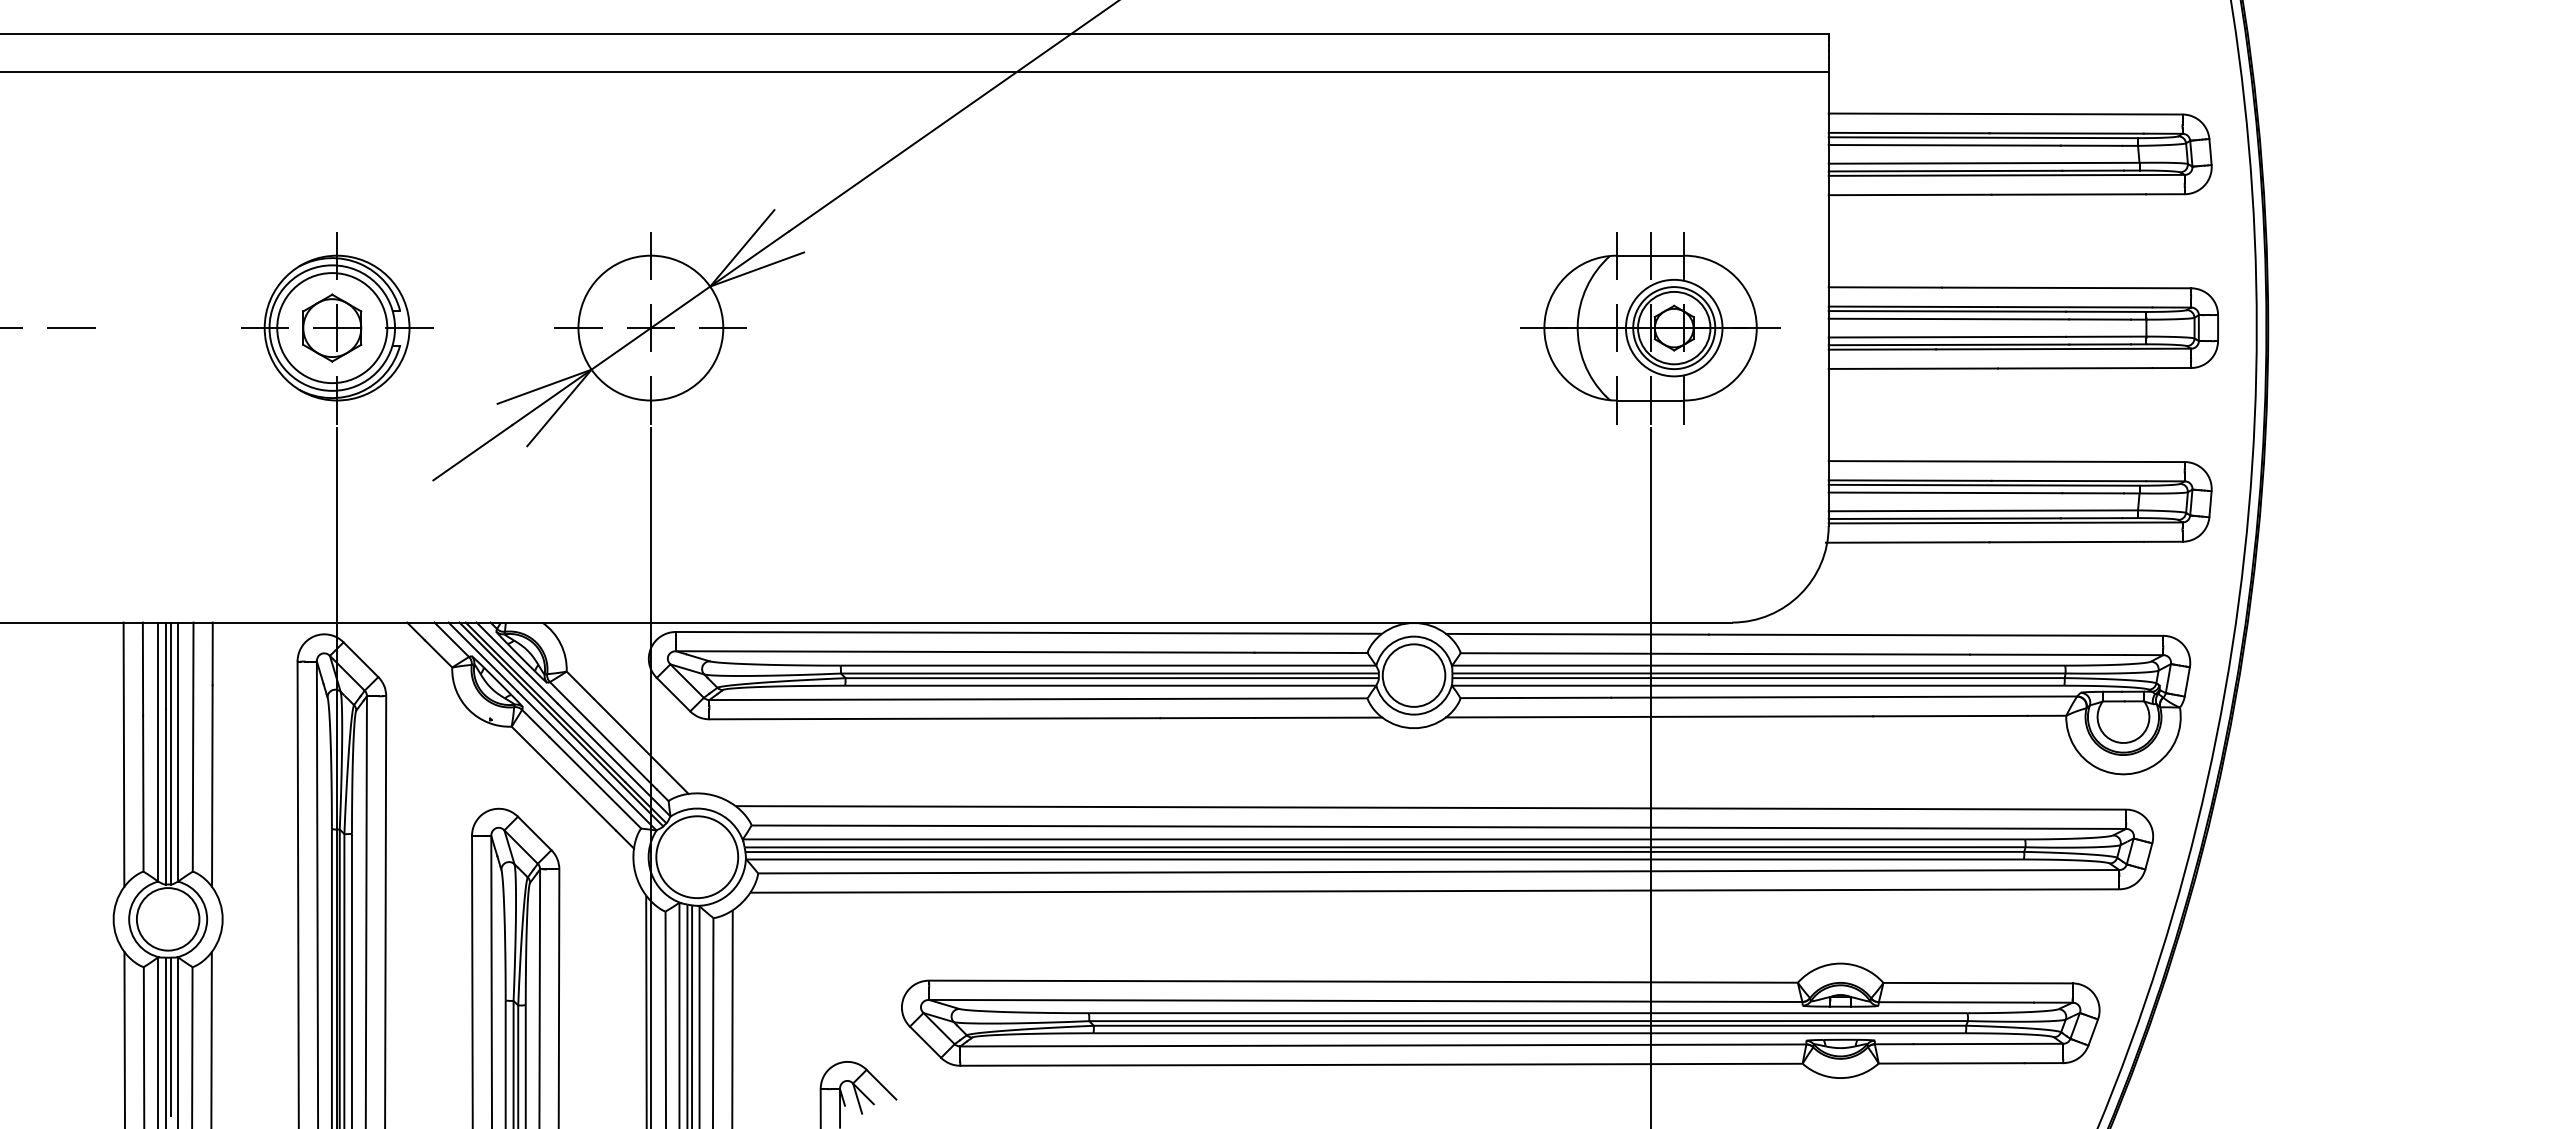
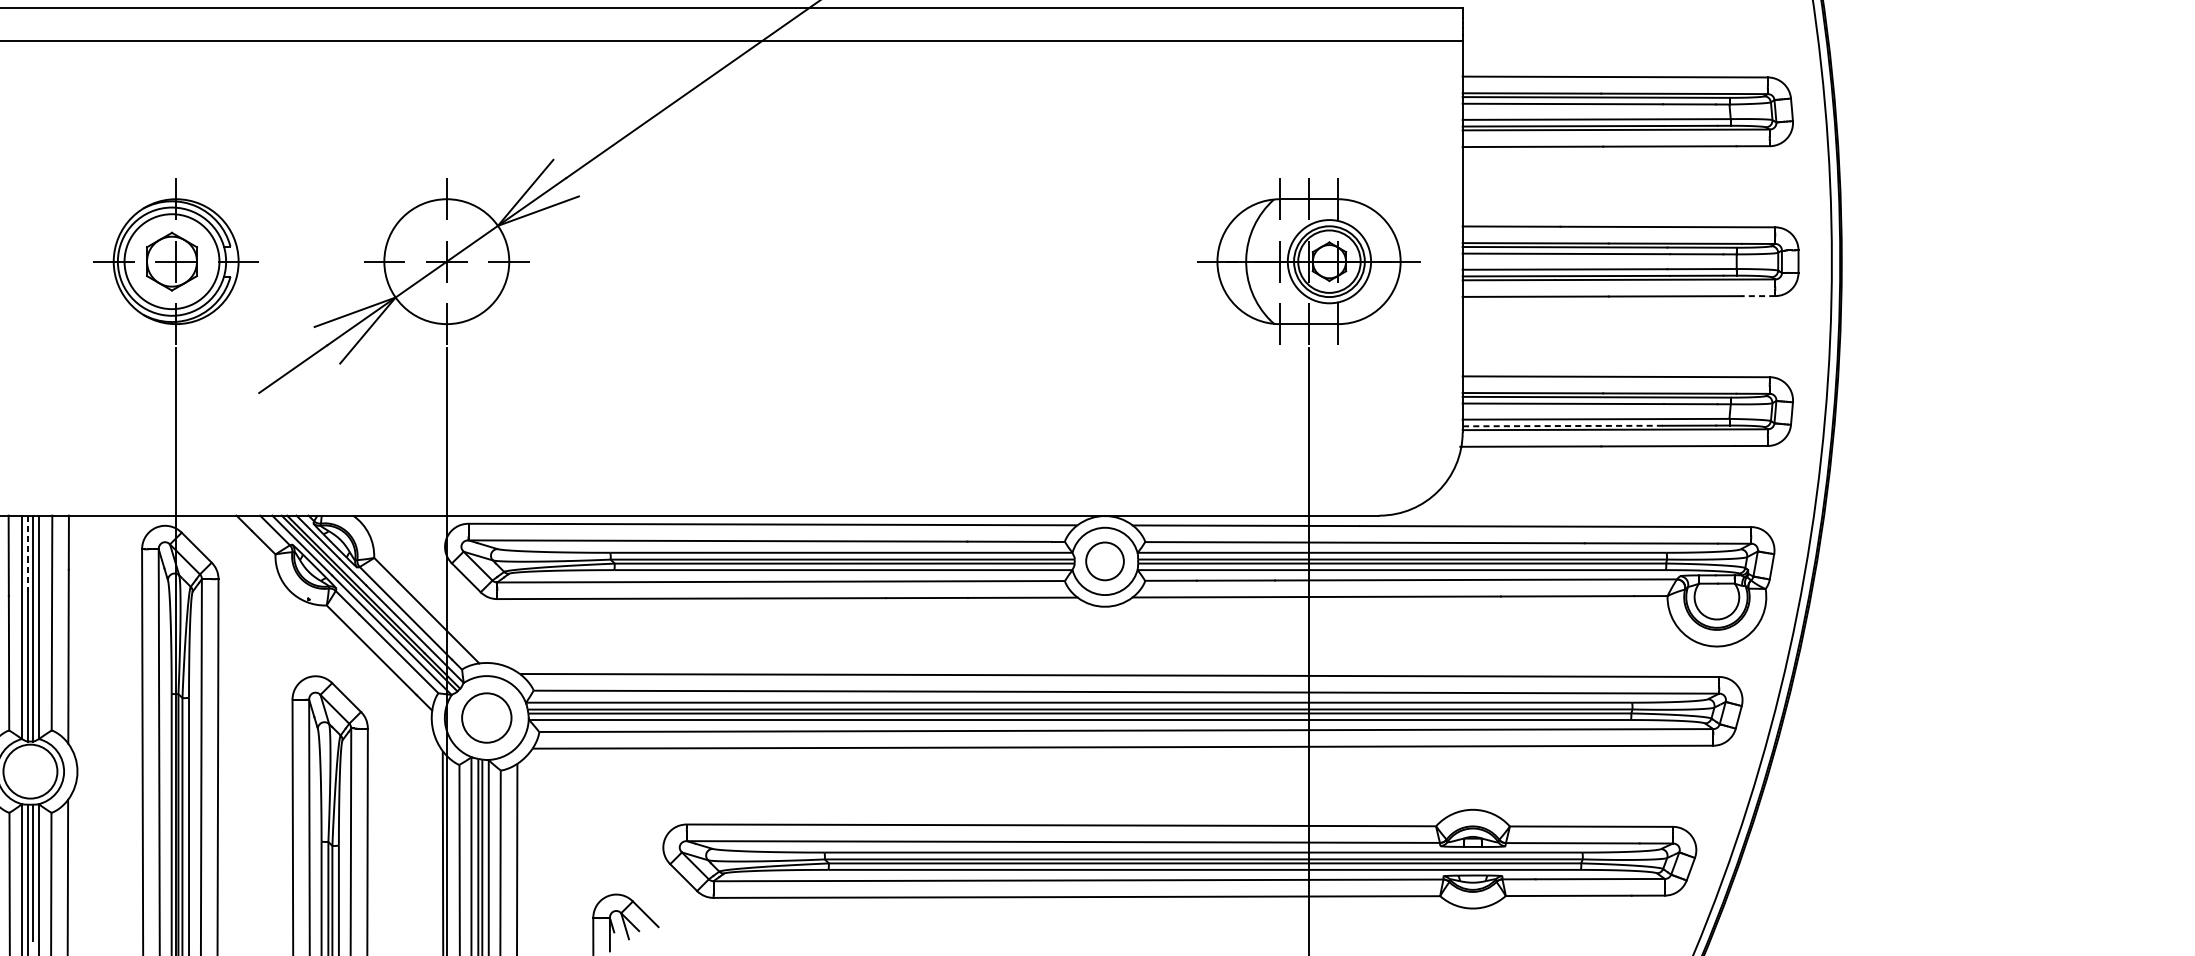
line: (2171, 368) -> (1758, 296), solid -> dashed
line: (1944, 518) -> (1562, 425), solid -> dashed
line: (165, 666) -> (28, 553), solid -> dashed
circle: (1413, 675) -> (1104, 561), size x0.7
circle: (697, 857) -> (487, 718), size x0.7

